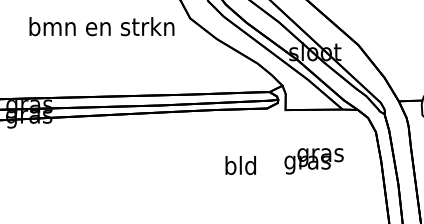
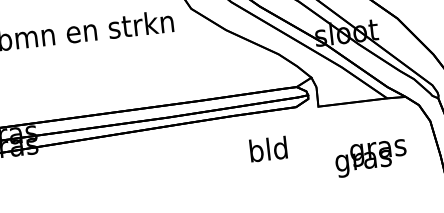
text: (313, 161) -> (370, 158), moved
text: (240, 165) -> (268, 149), moved

